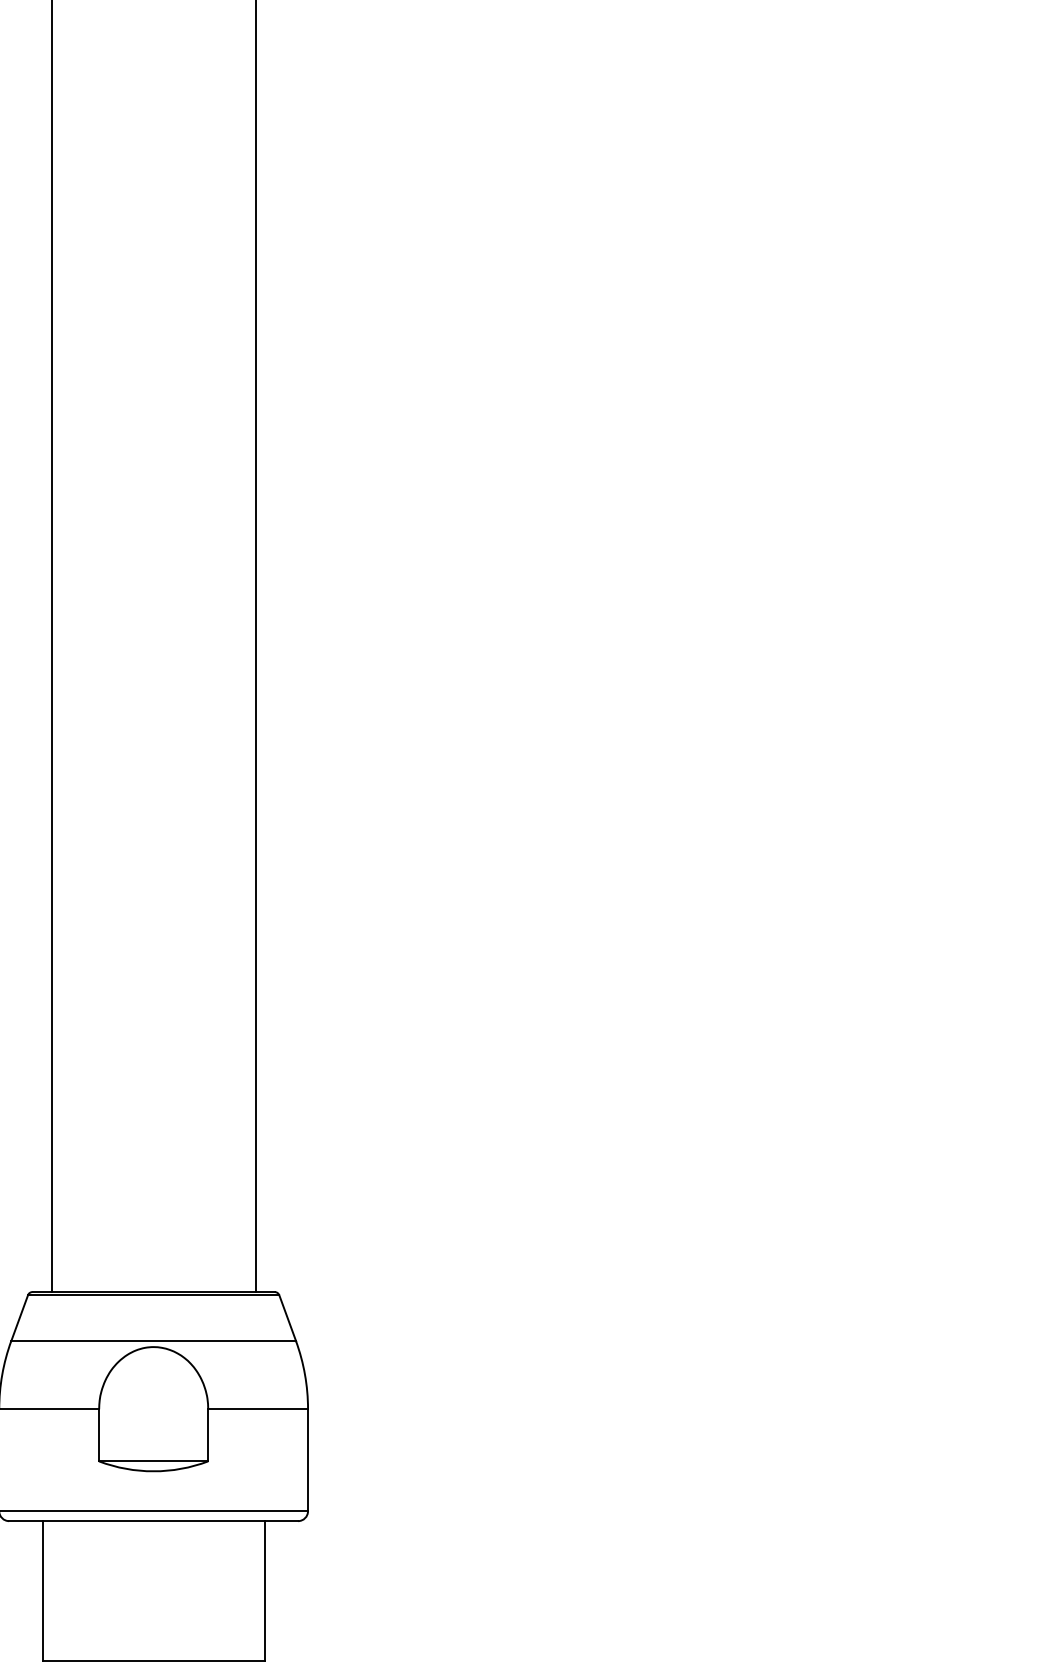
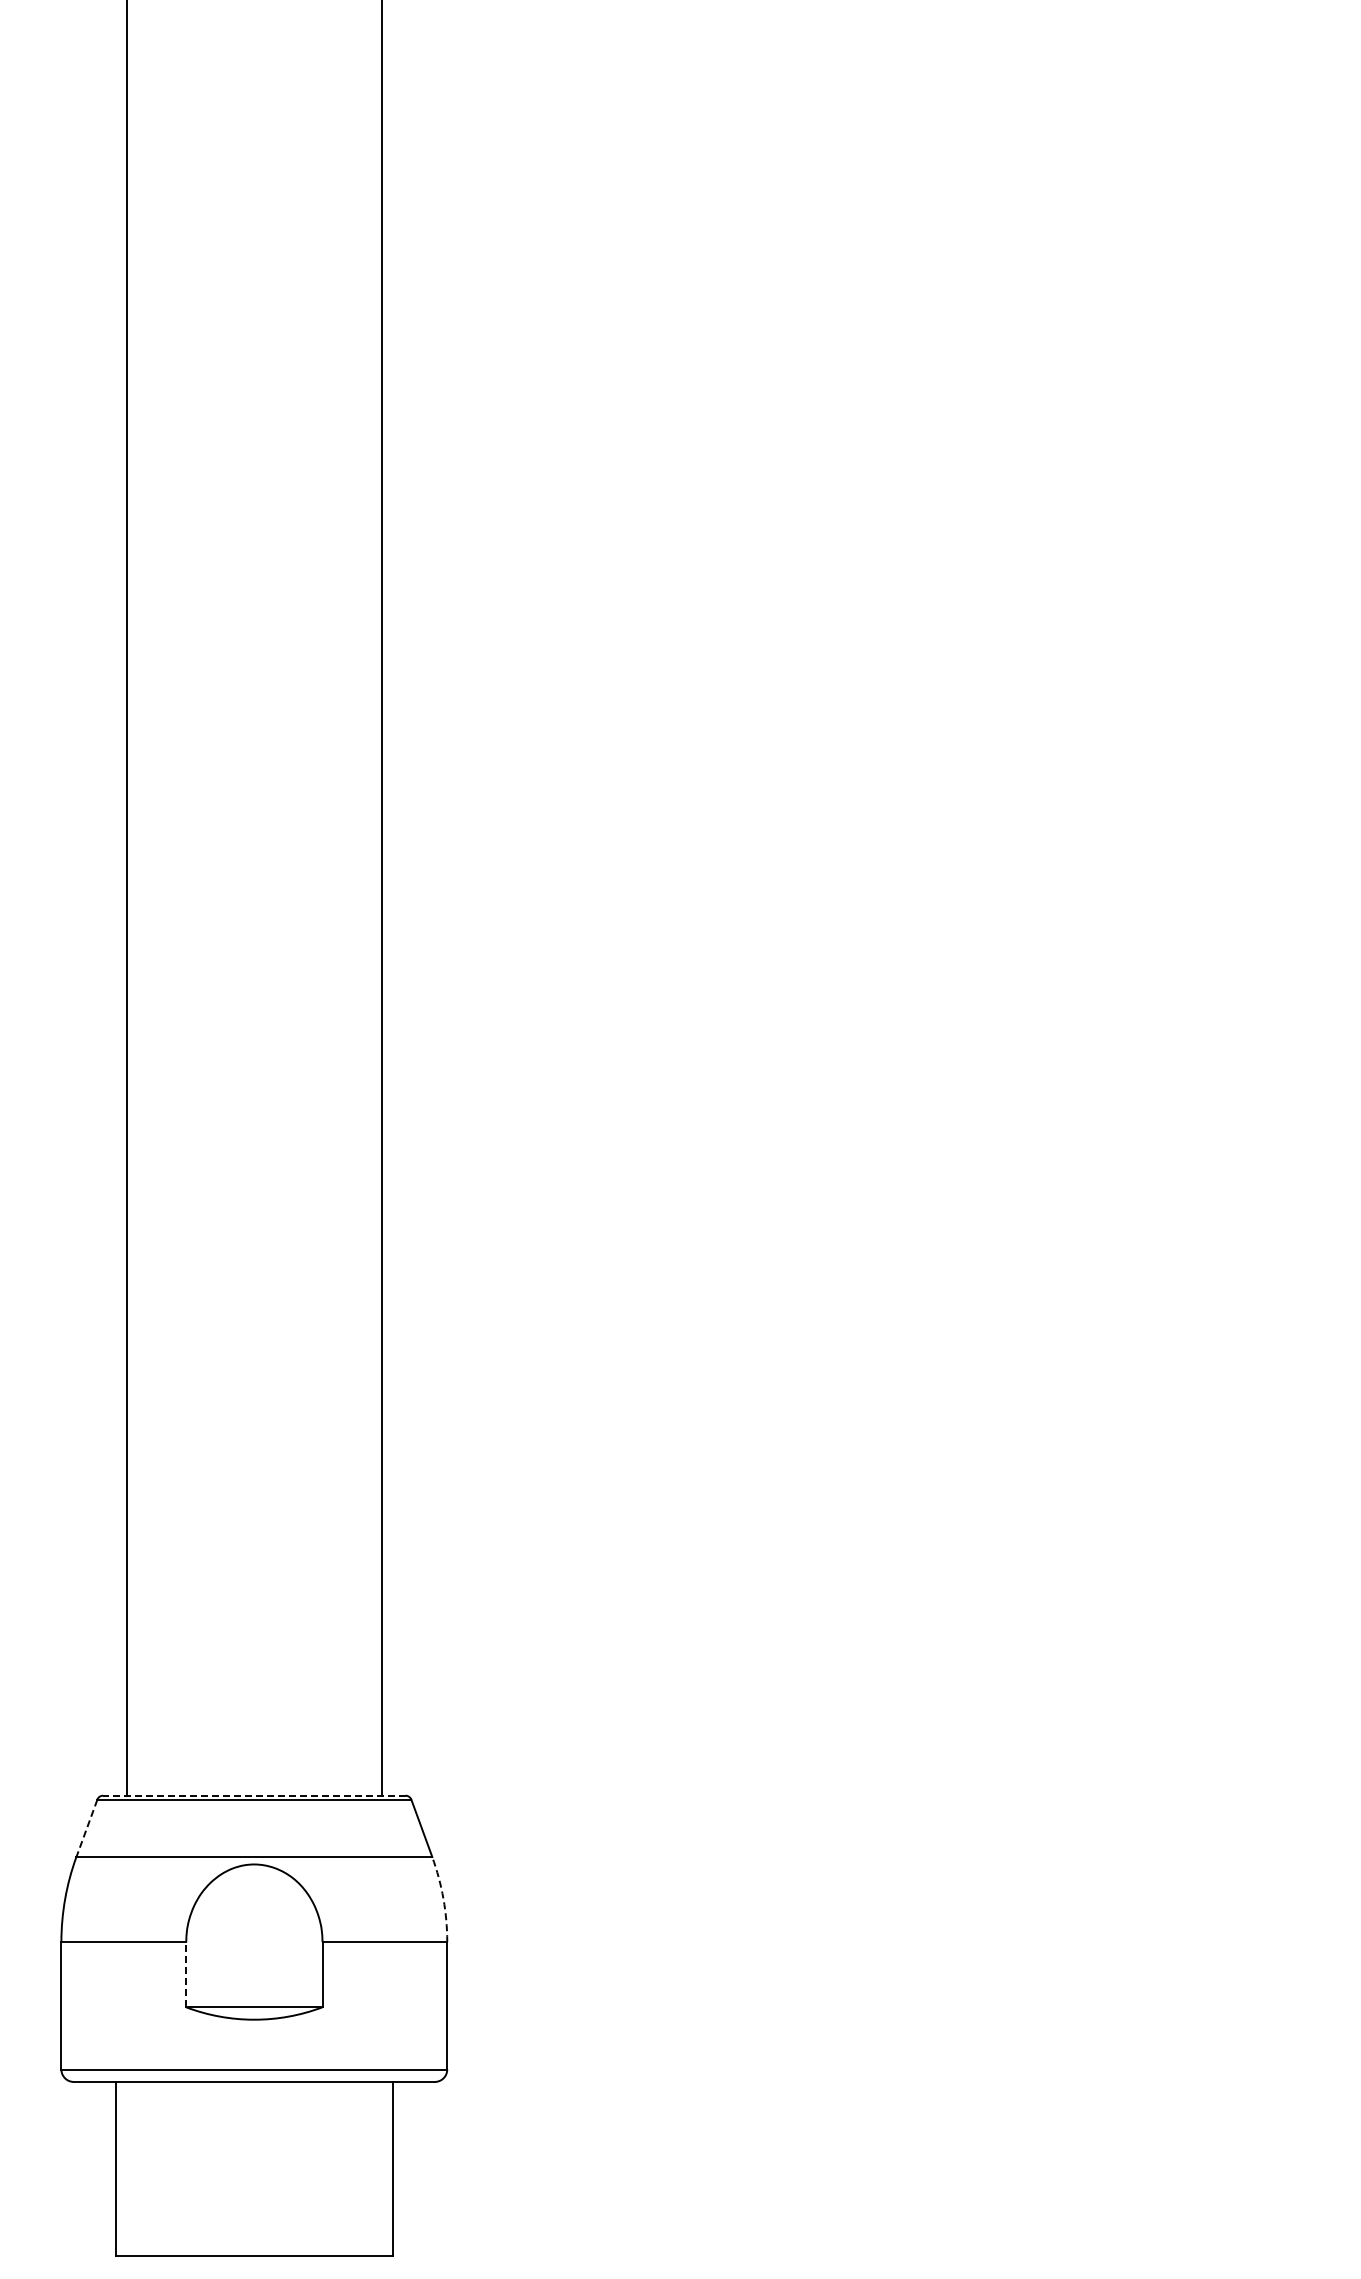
line: (152, 1291) -> (253, 1795), solid -> dashed
line: (19, 1318) -> (86, 1828), solid -> dashed
arc: (305, 1374) -> (443, 1898), solid -> dashed
line: (99, 1435) -> (186, 1974), solid -> dashed

